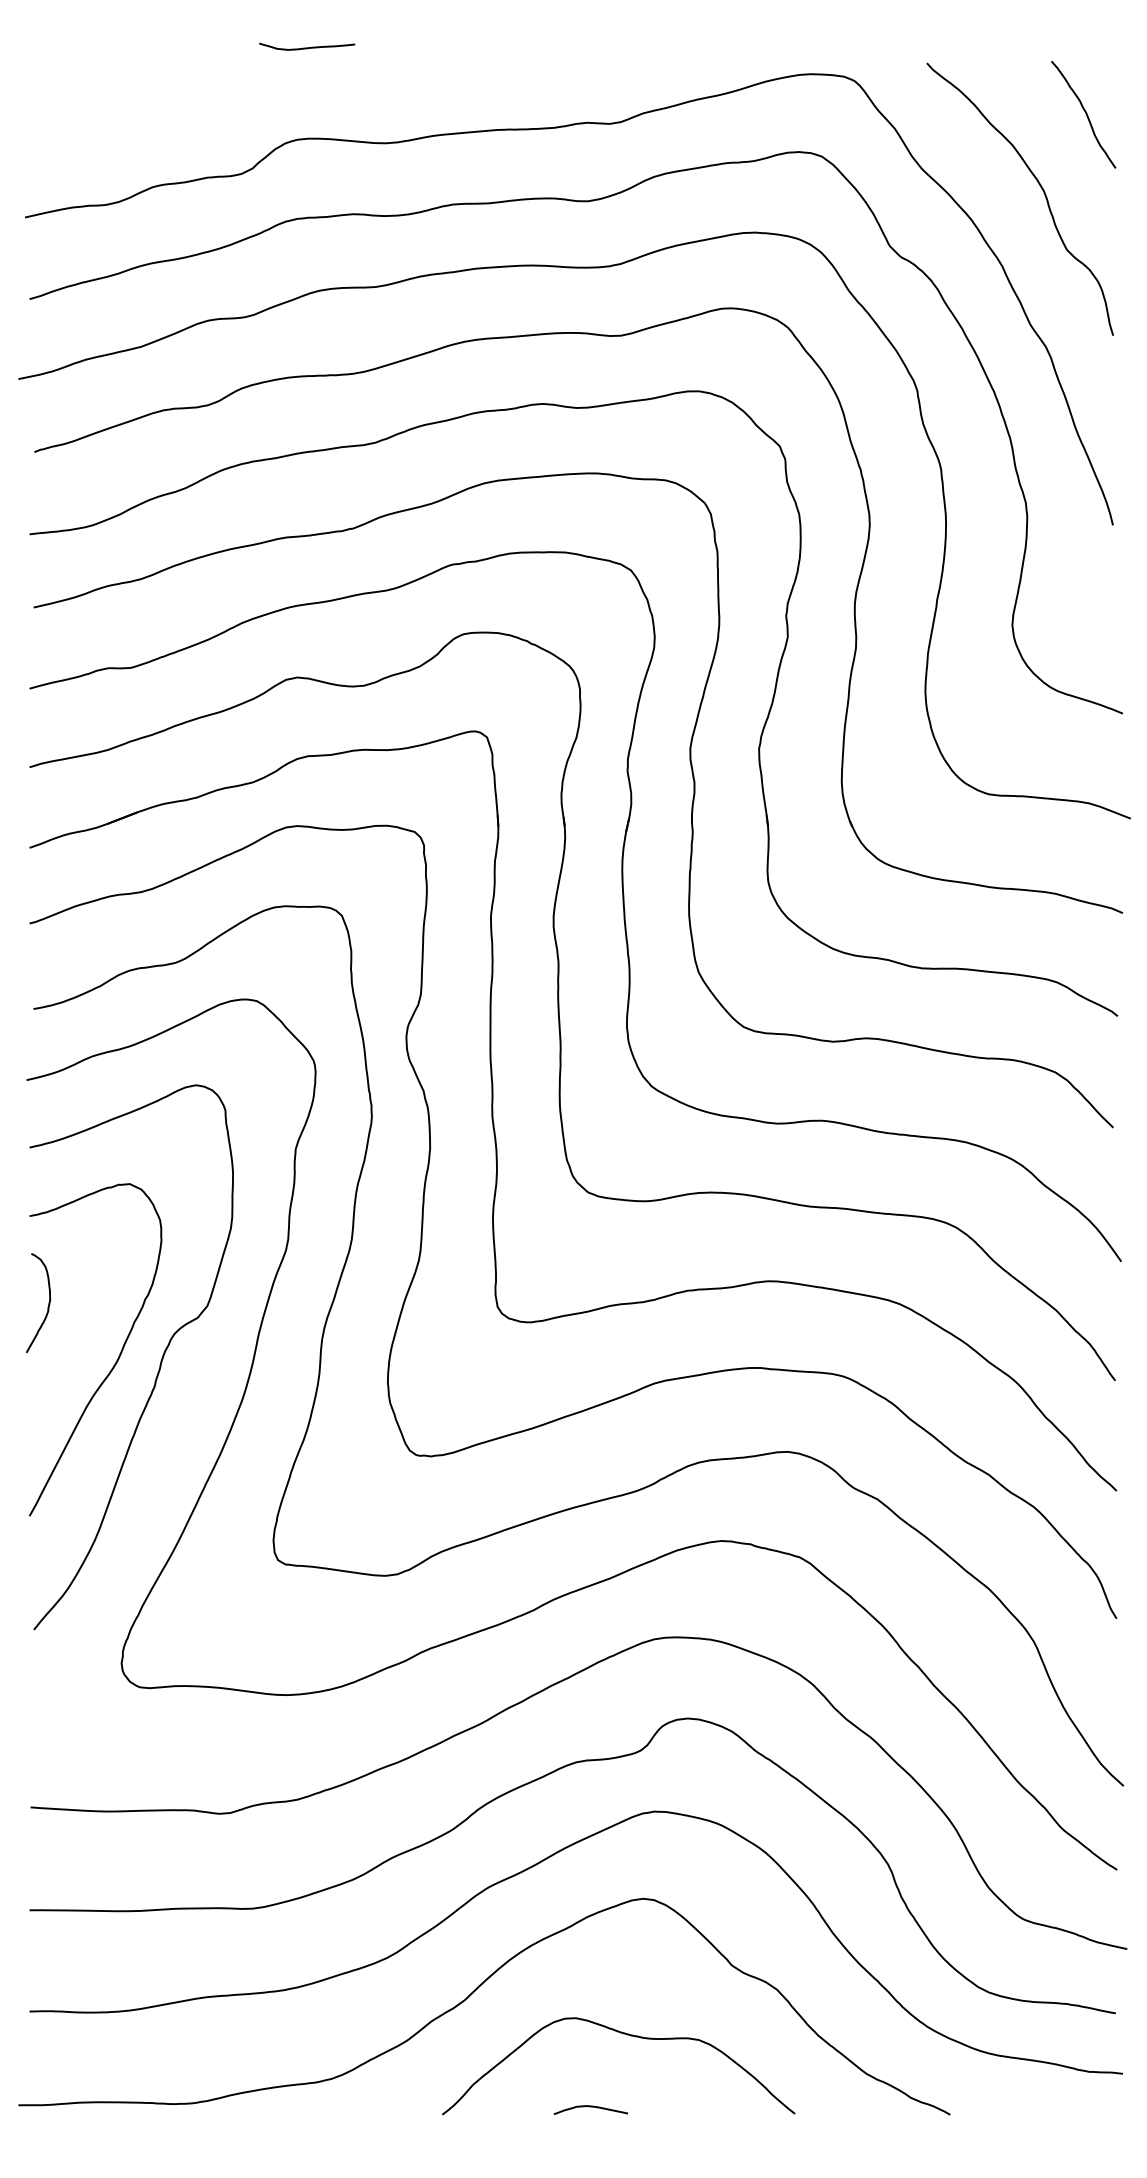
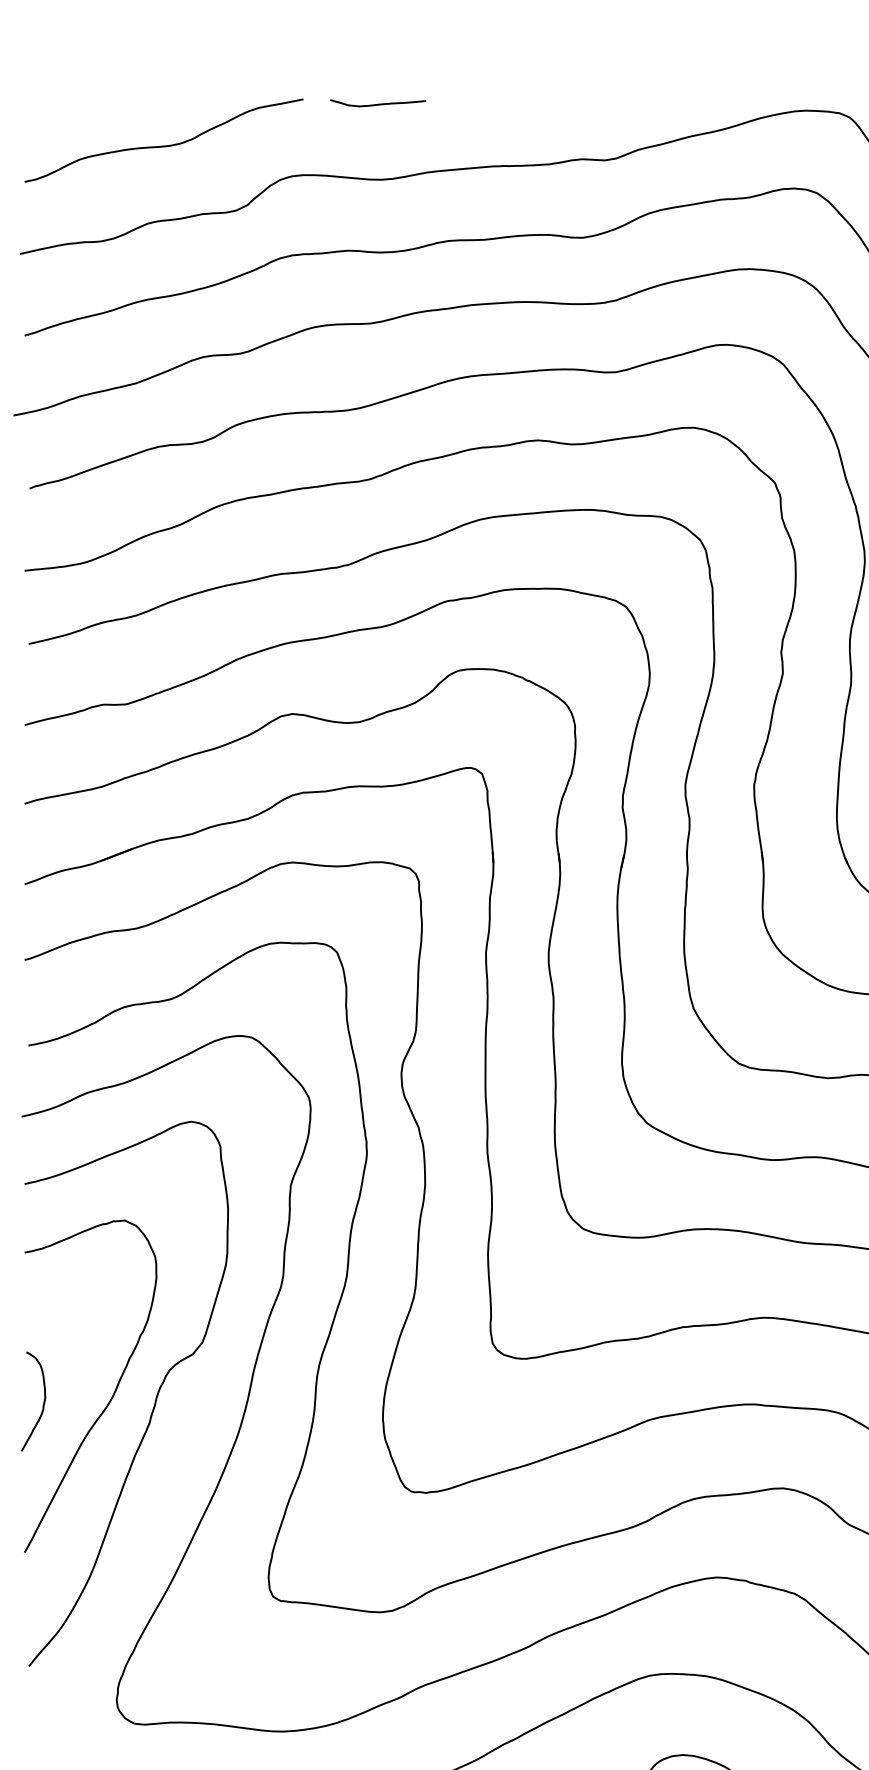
curve: (307, 47) -> (378, 103), moved
curve: (170, 108) -> (165, 144), added
curve: (47, 1306) -> (42, 1404), moved

